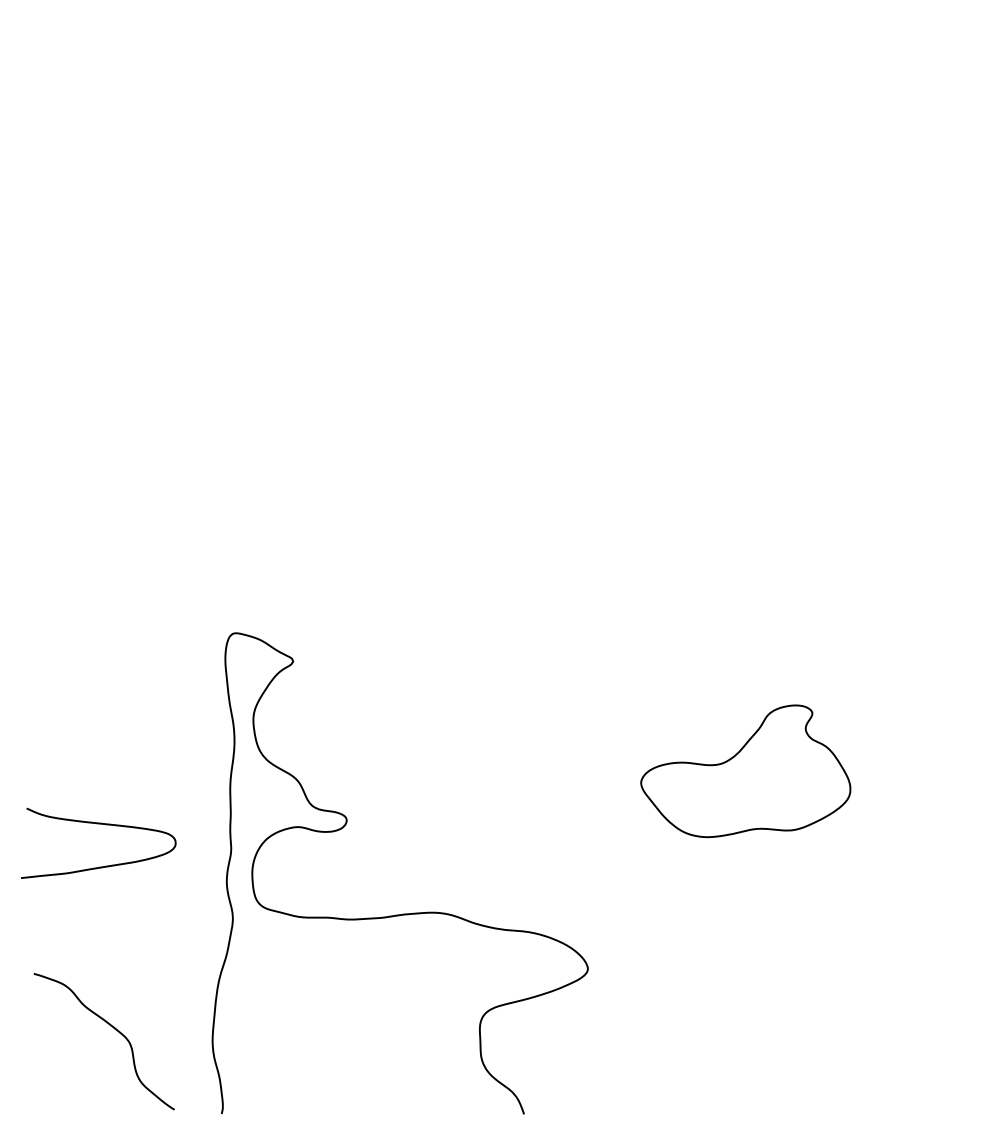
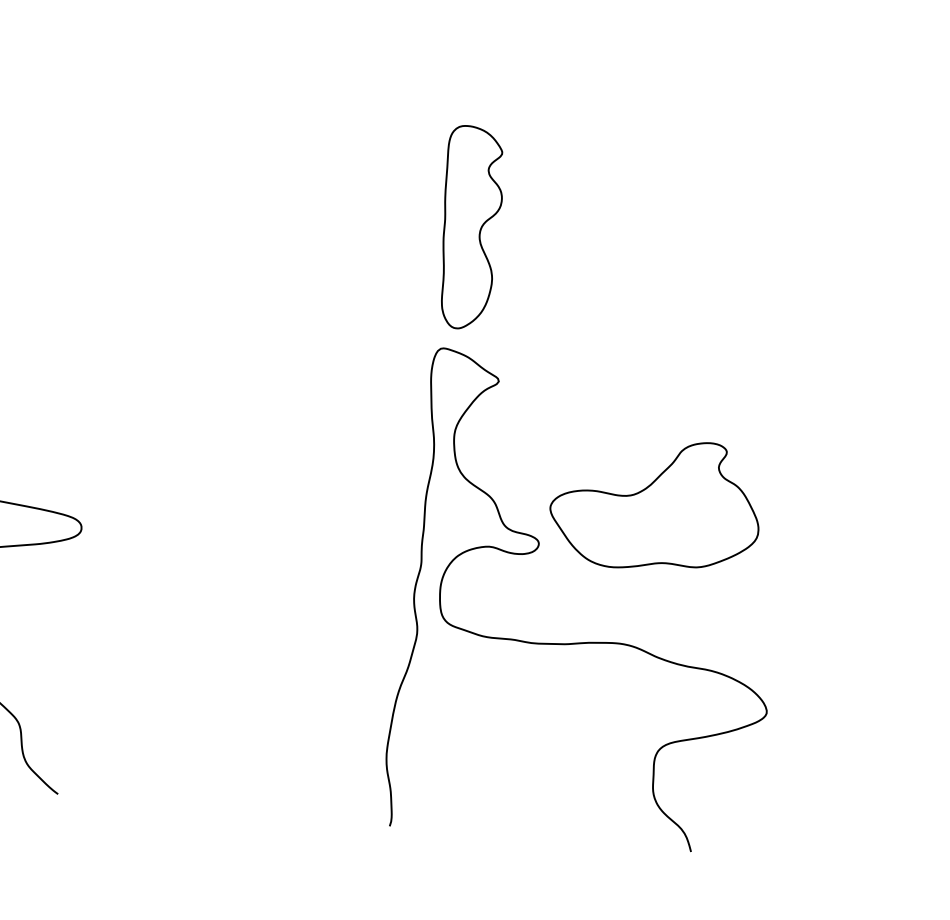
part: (537, 510) -> (469, 227), added
curve: (402, 913) -> (586, 641), moved

